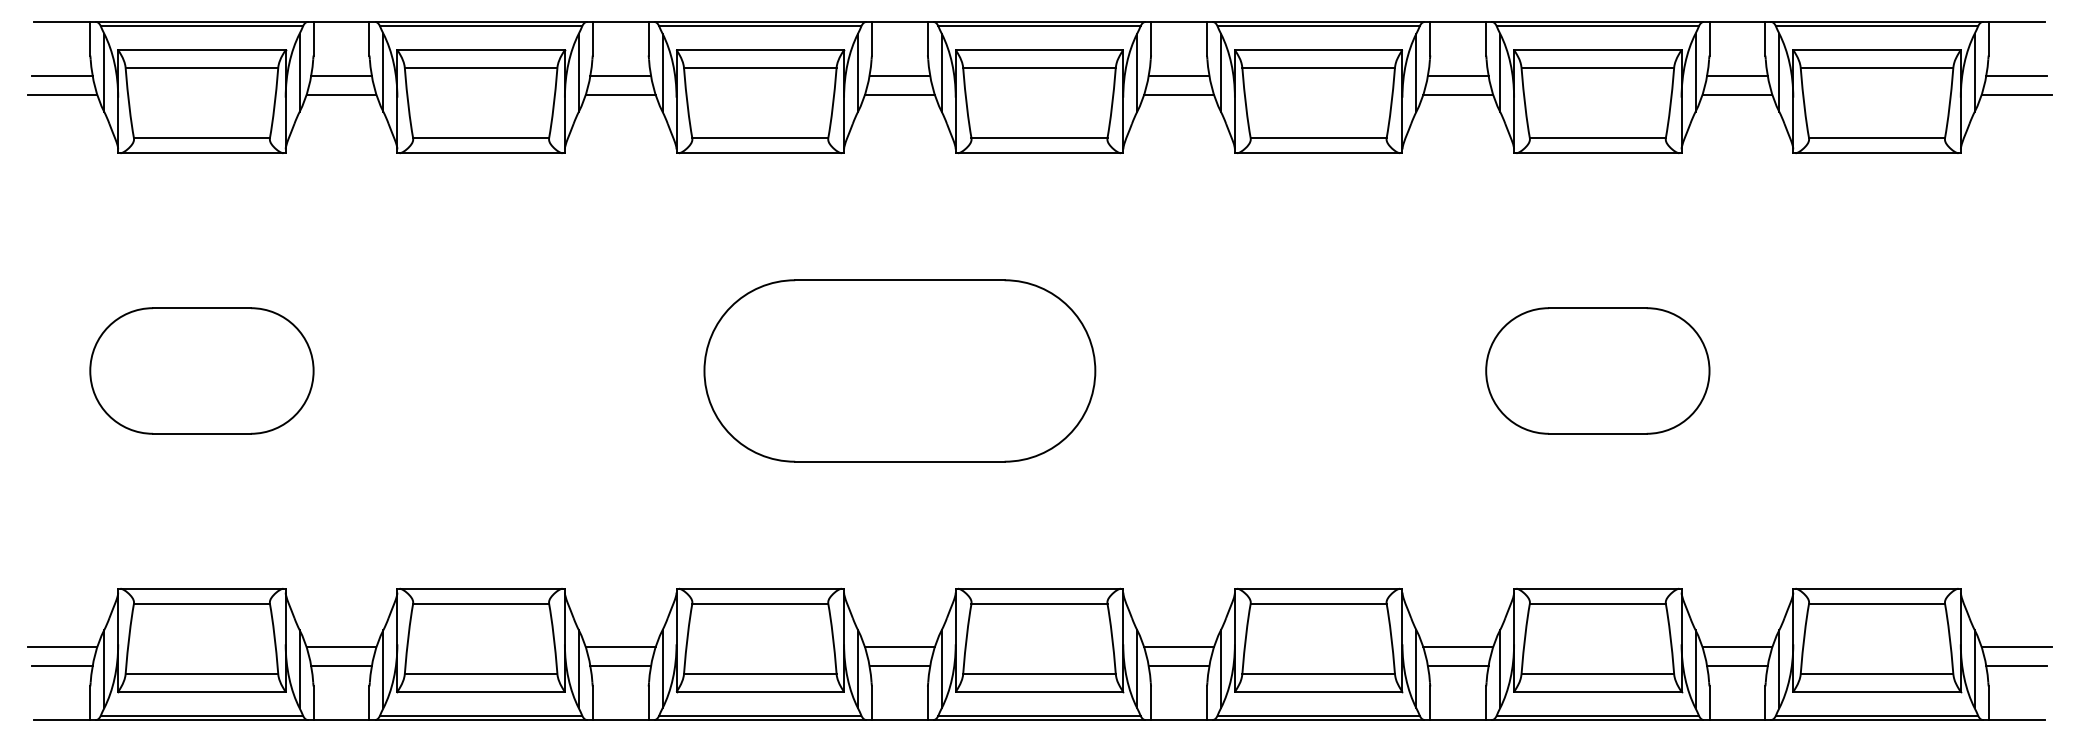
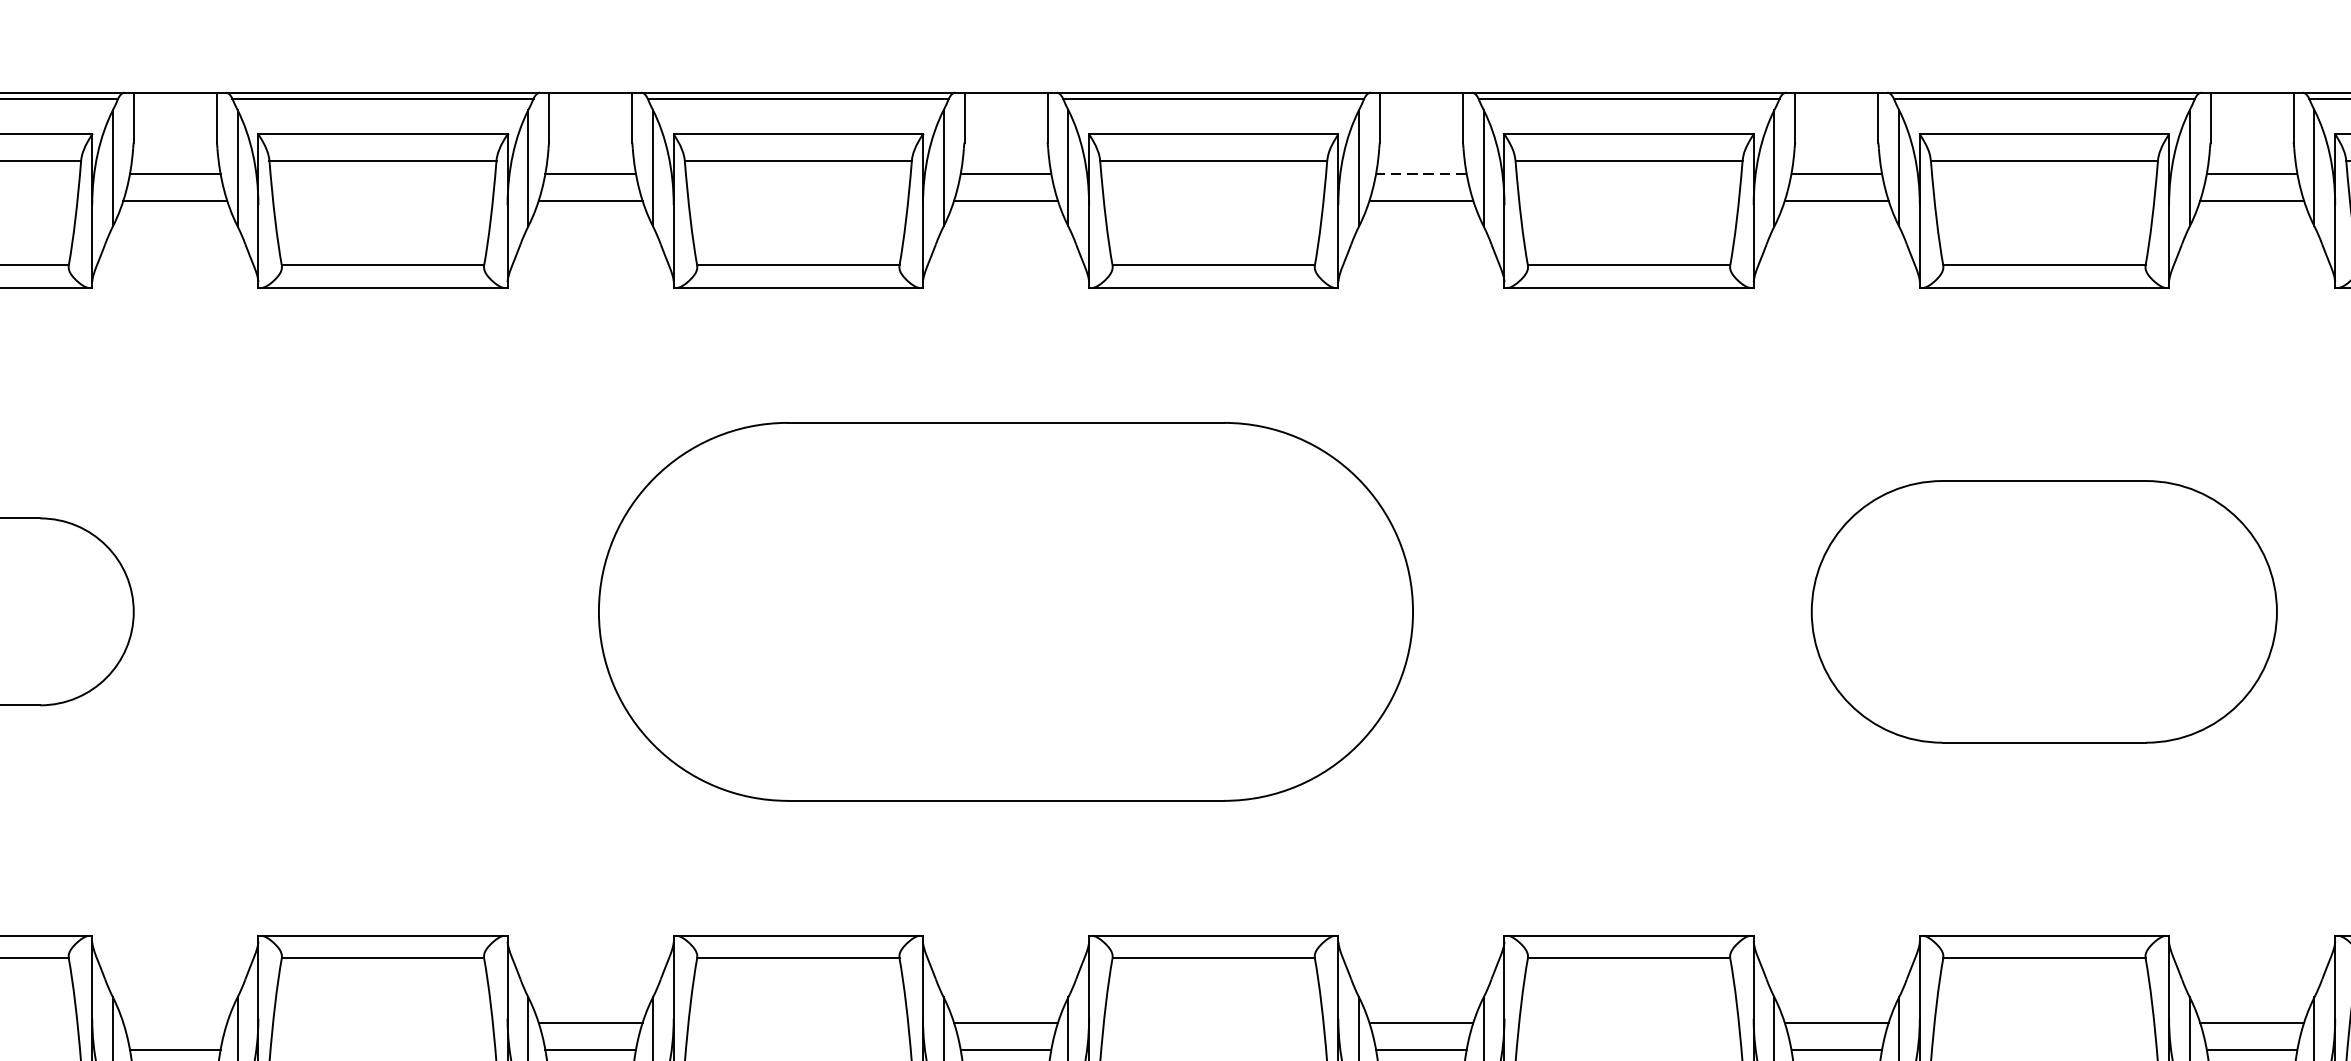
line: (1178, 76) -> (1420, 173), solid -> dashed
part: (899, 370) -> (1005, 611), size x1.4
part: (1597, 370) -> (2043, 611), size x1.4
line: (341, 647) -> (175, 1023), removed

